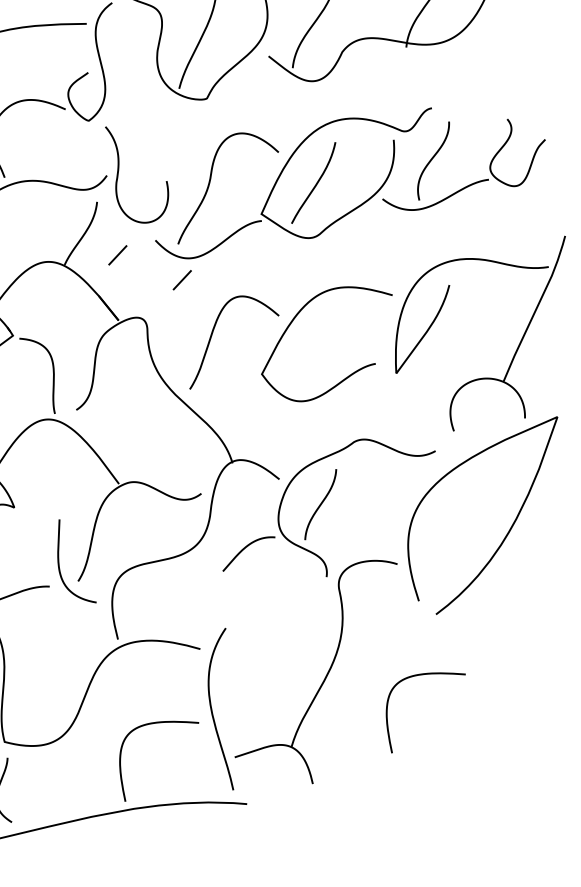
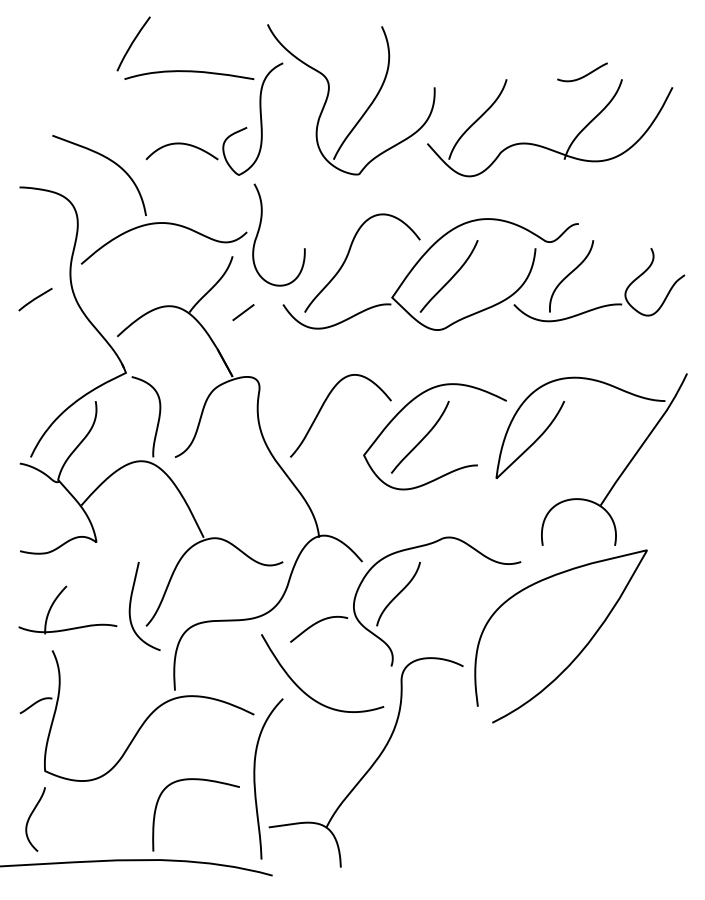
line: (182, 280) -> (302, 348), removed
curve: (316, 347) -> (422, 438), added
curve: (250, 619) -> (308, 694), added
curve: (420, 675) -> (466, 780), removed

